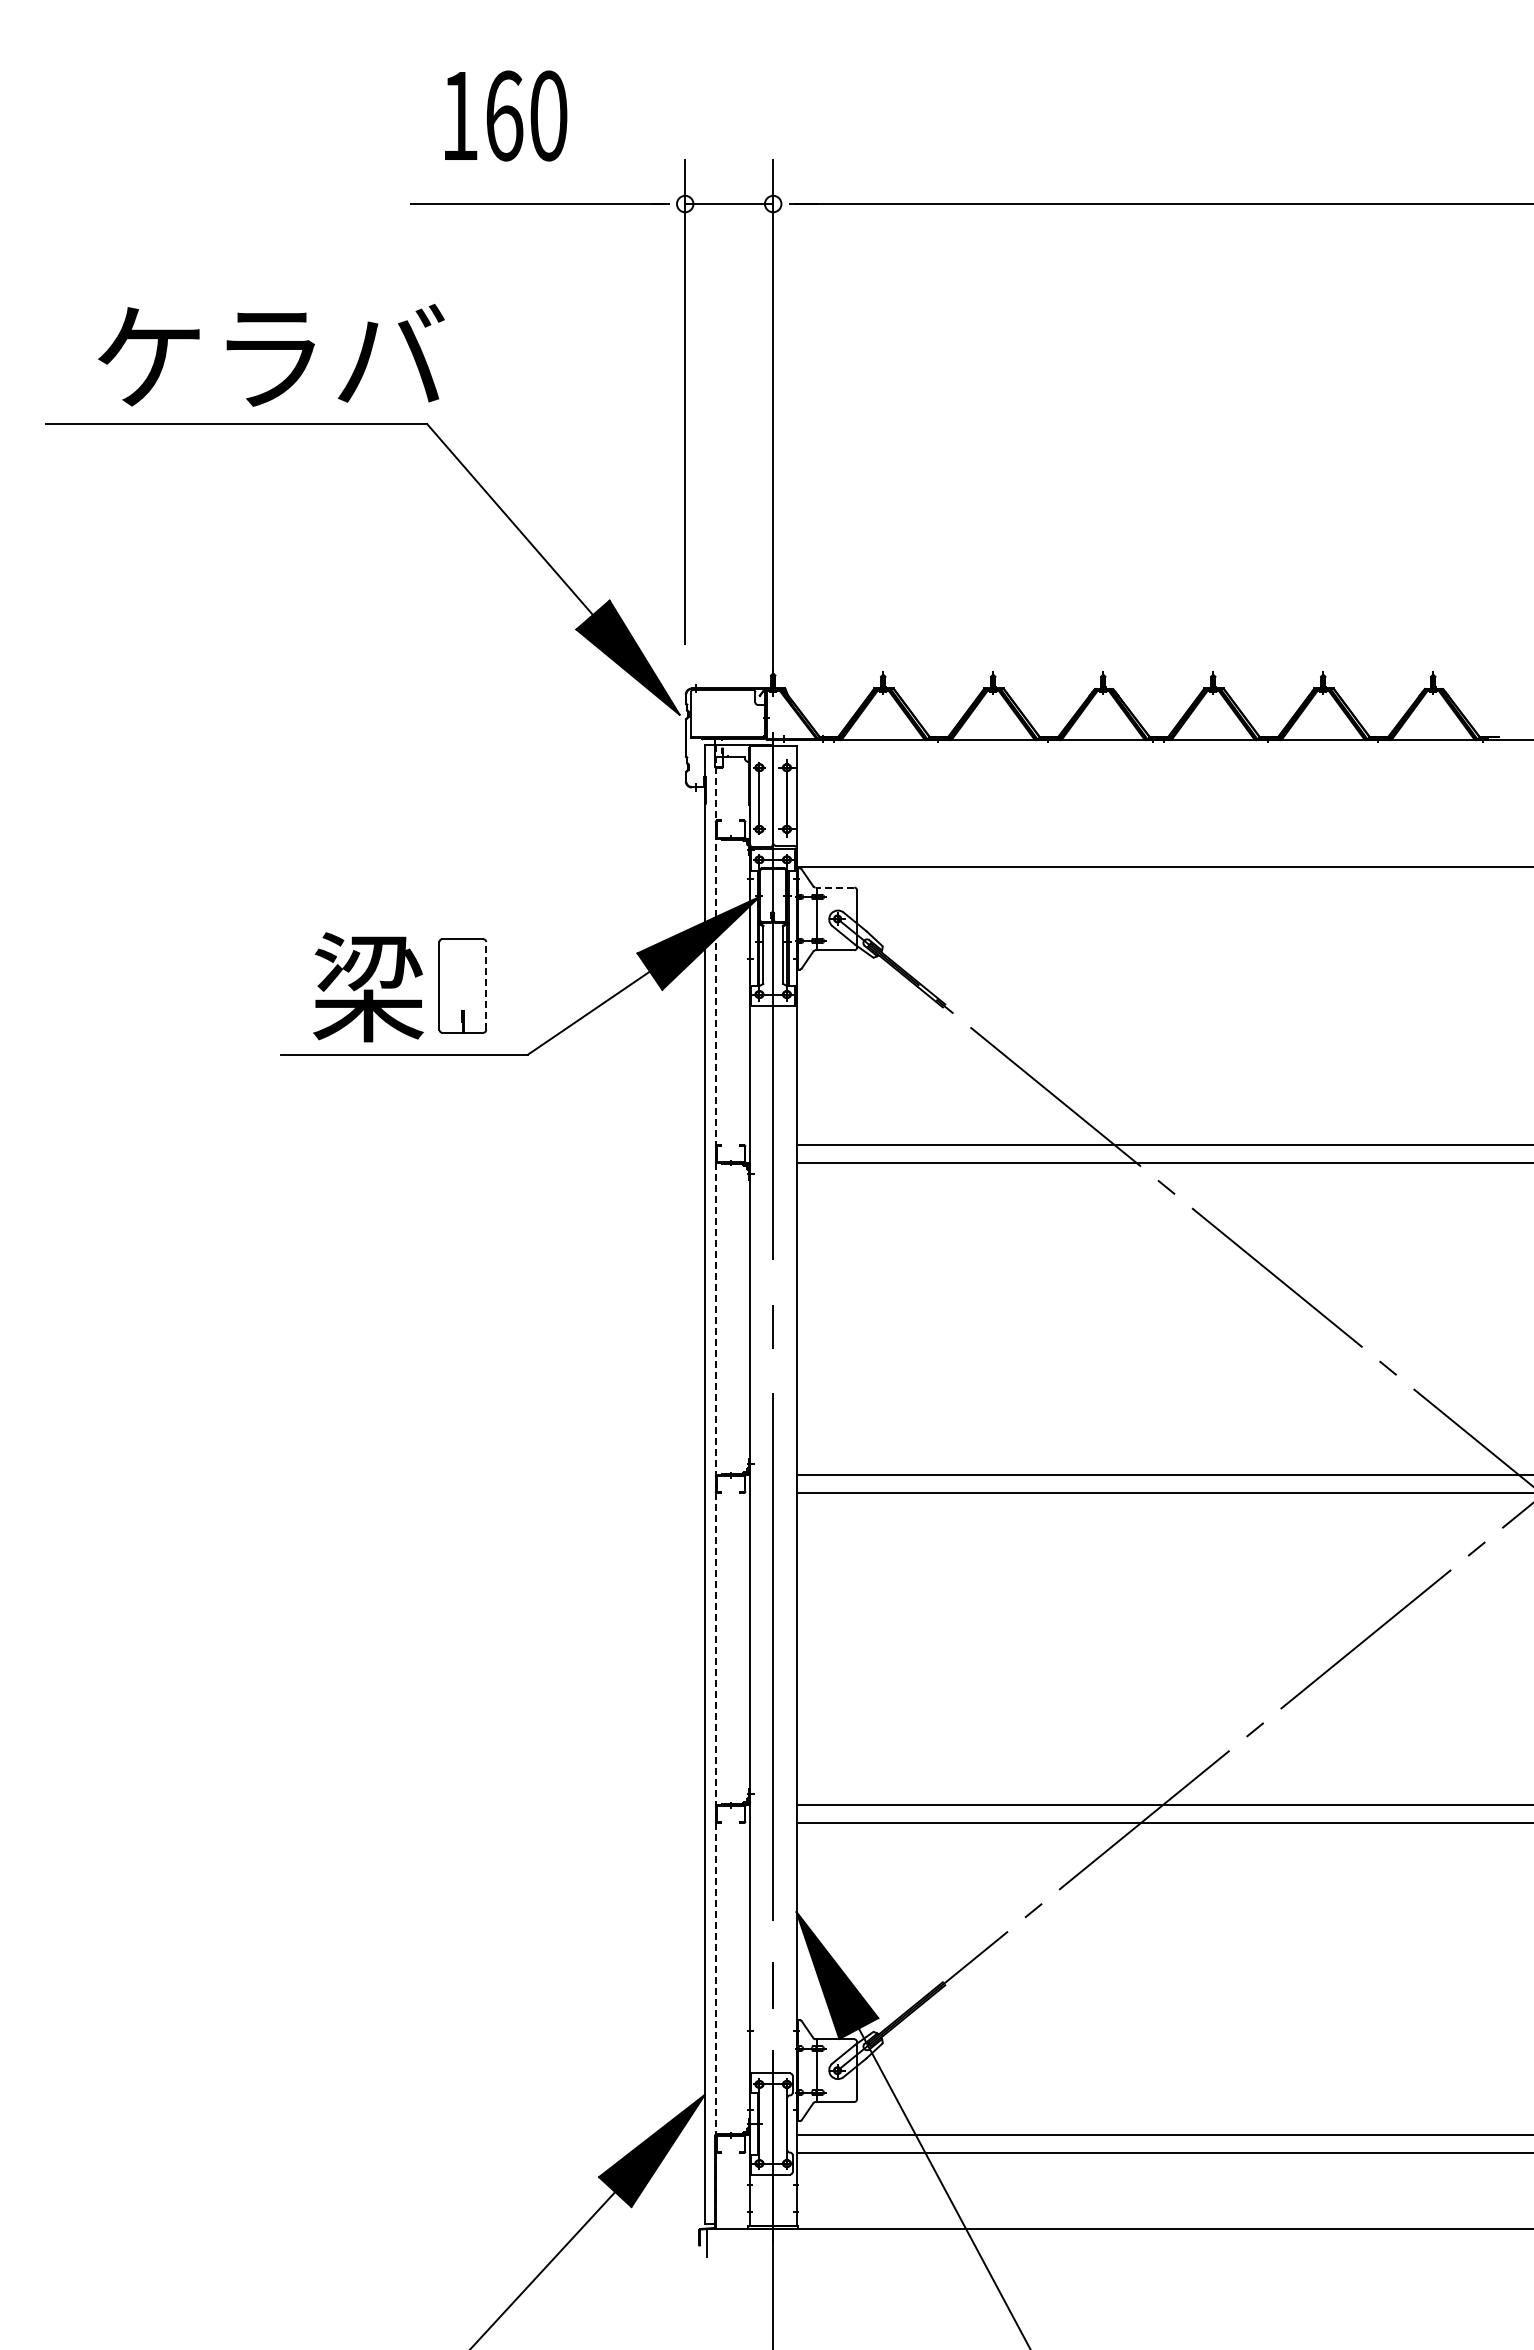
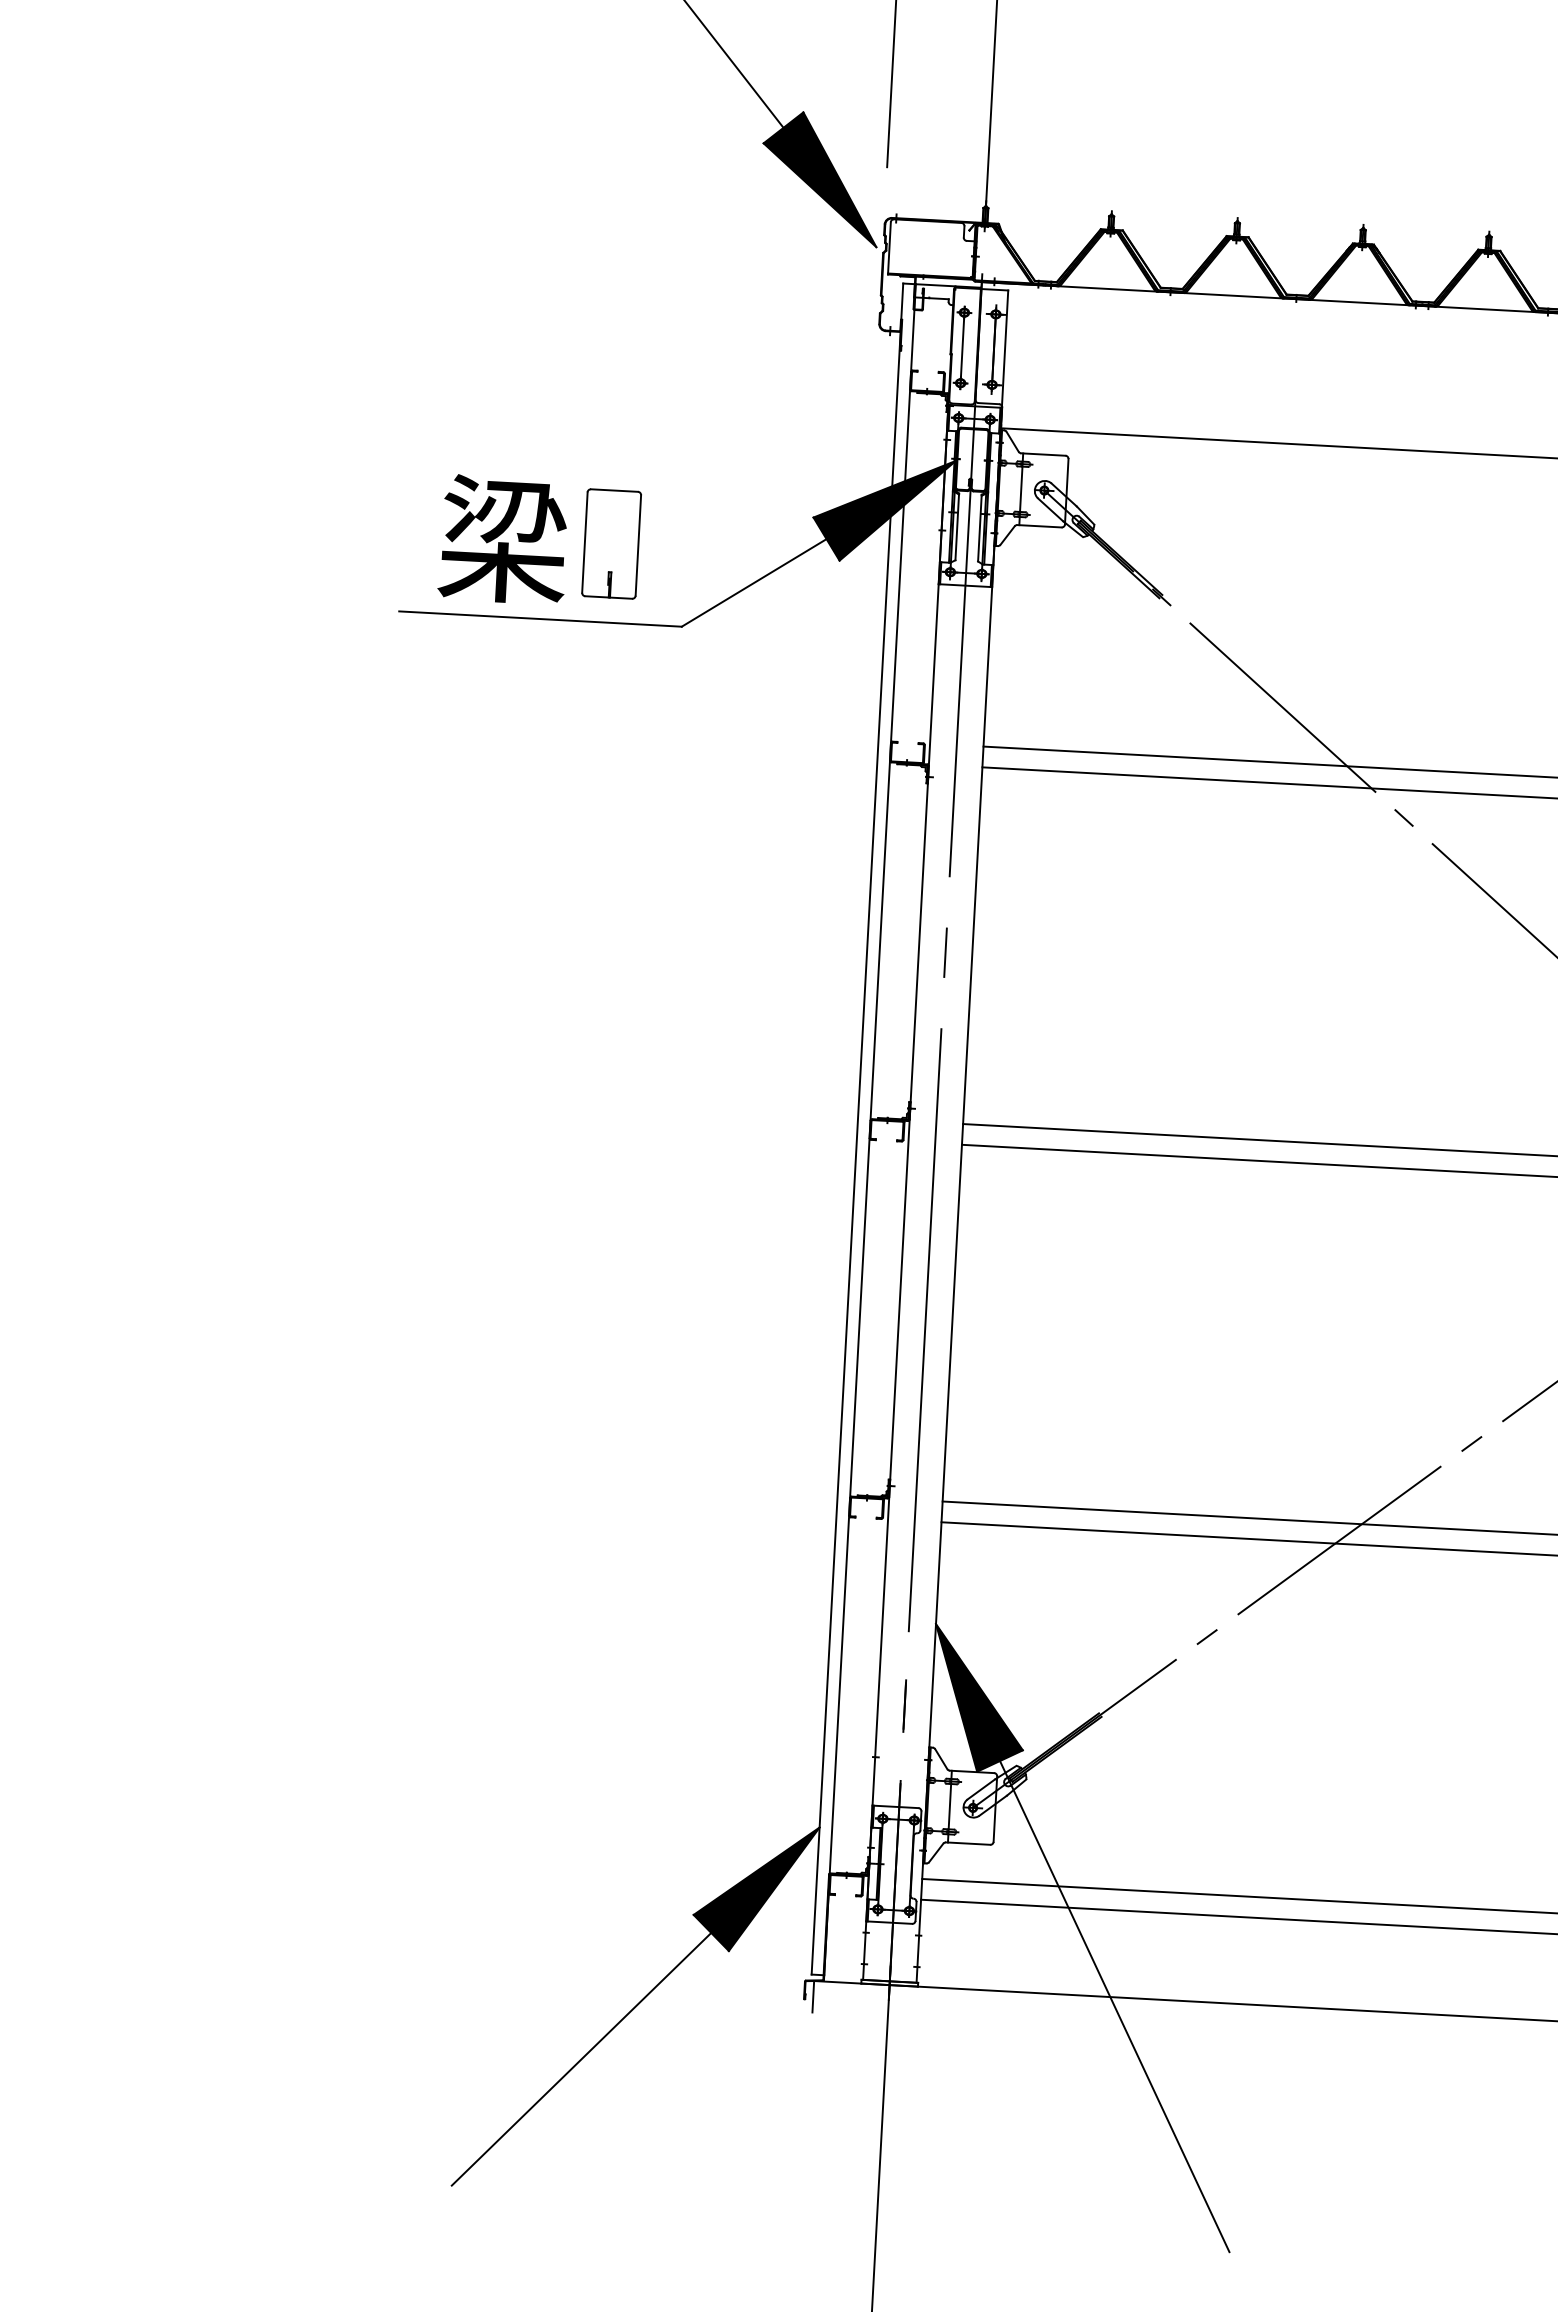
line: (834, 887) -> (1042, 454), dashed -> solid
line: (486, 985) -> (638, 544), dashed -> solid
line: (715, 1484) -> (869, 1129), dashed -> solid

